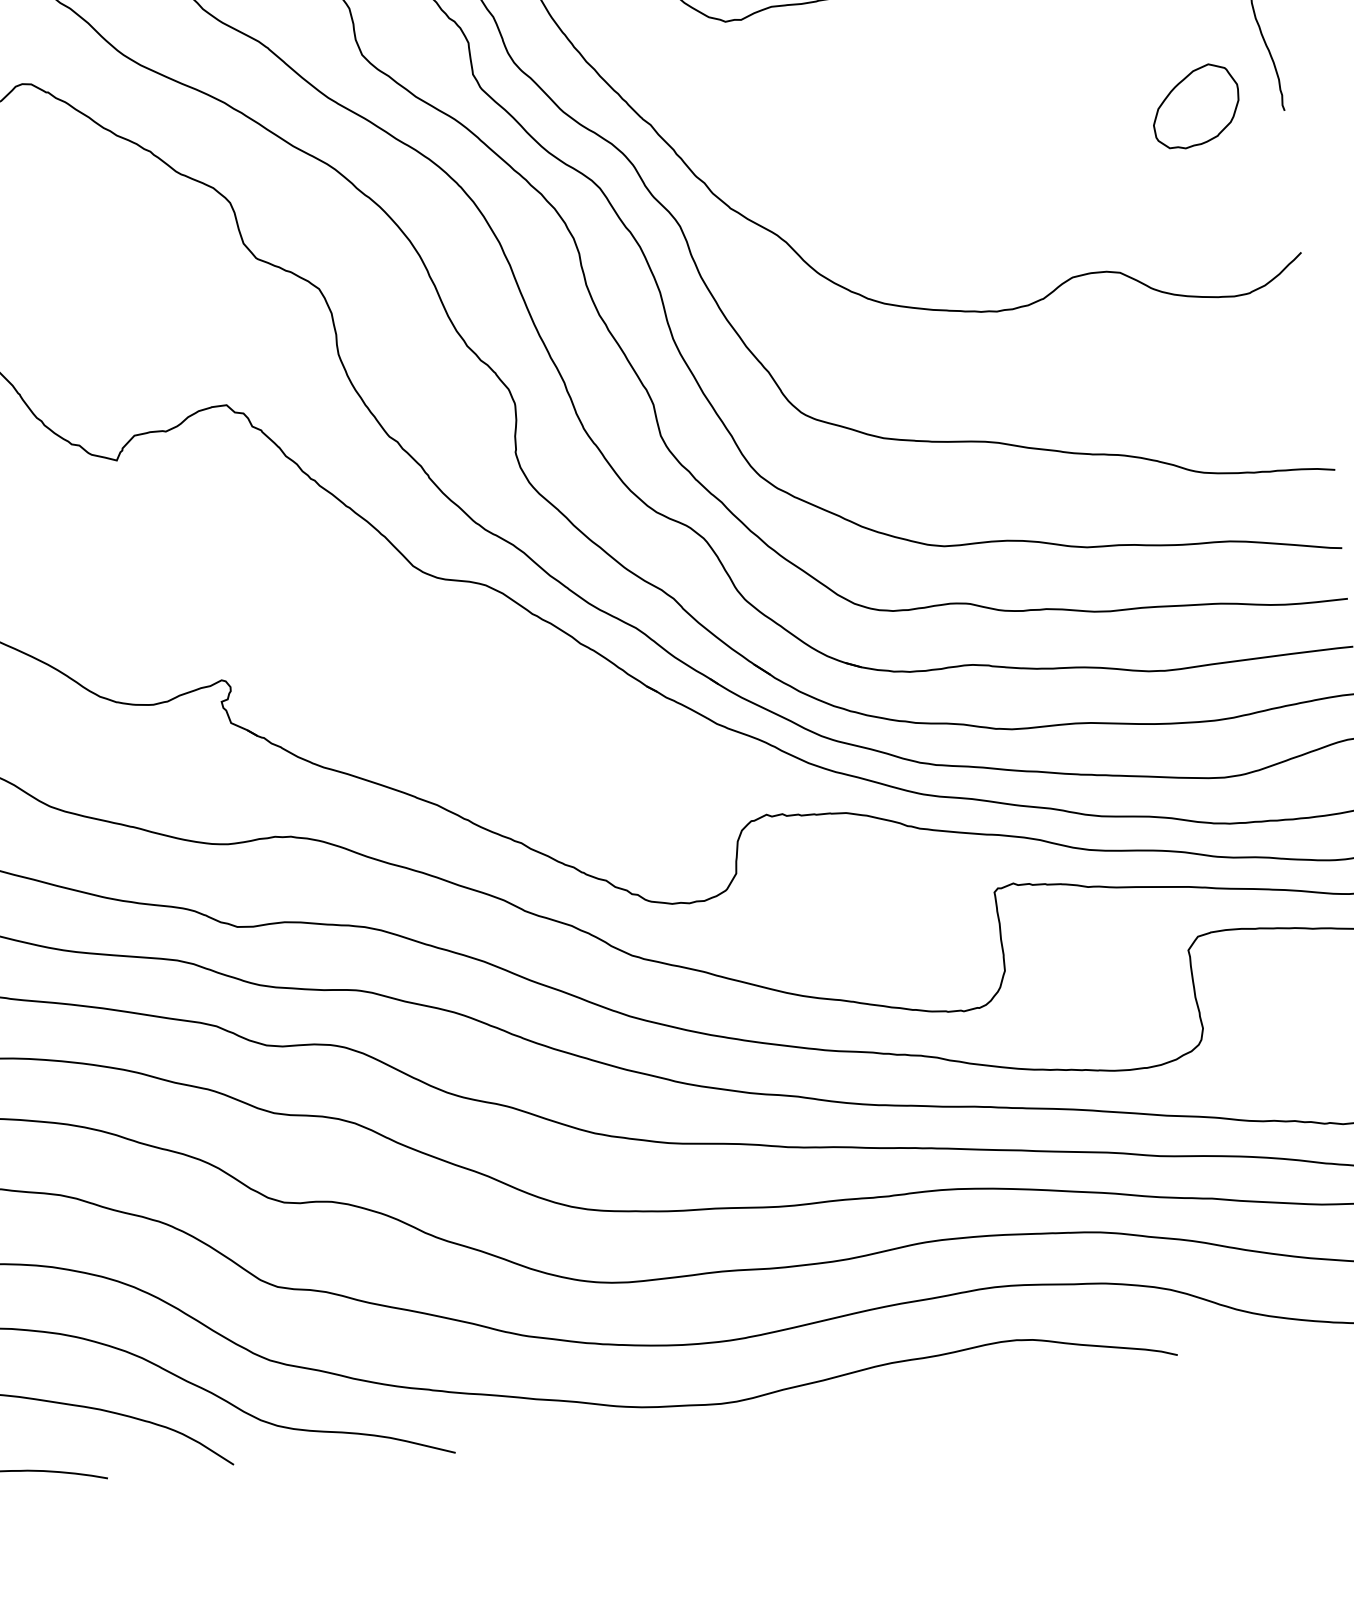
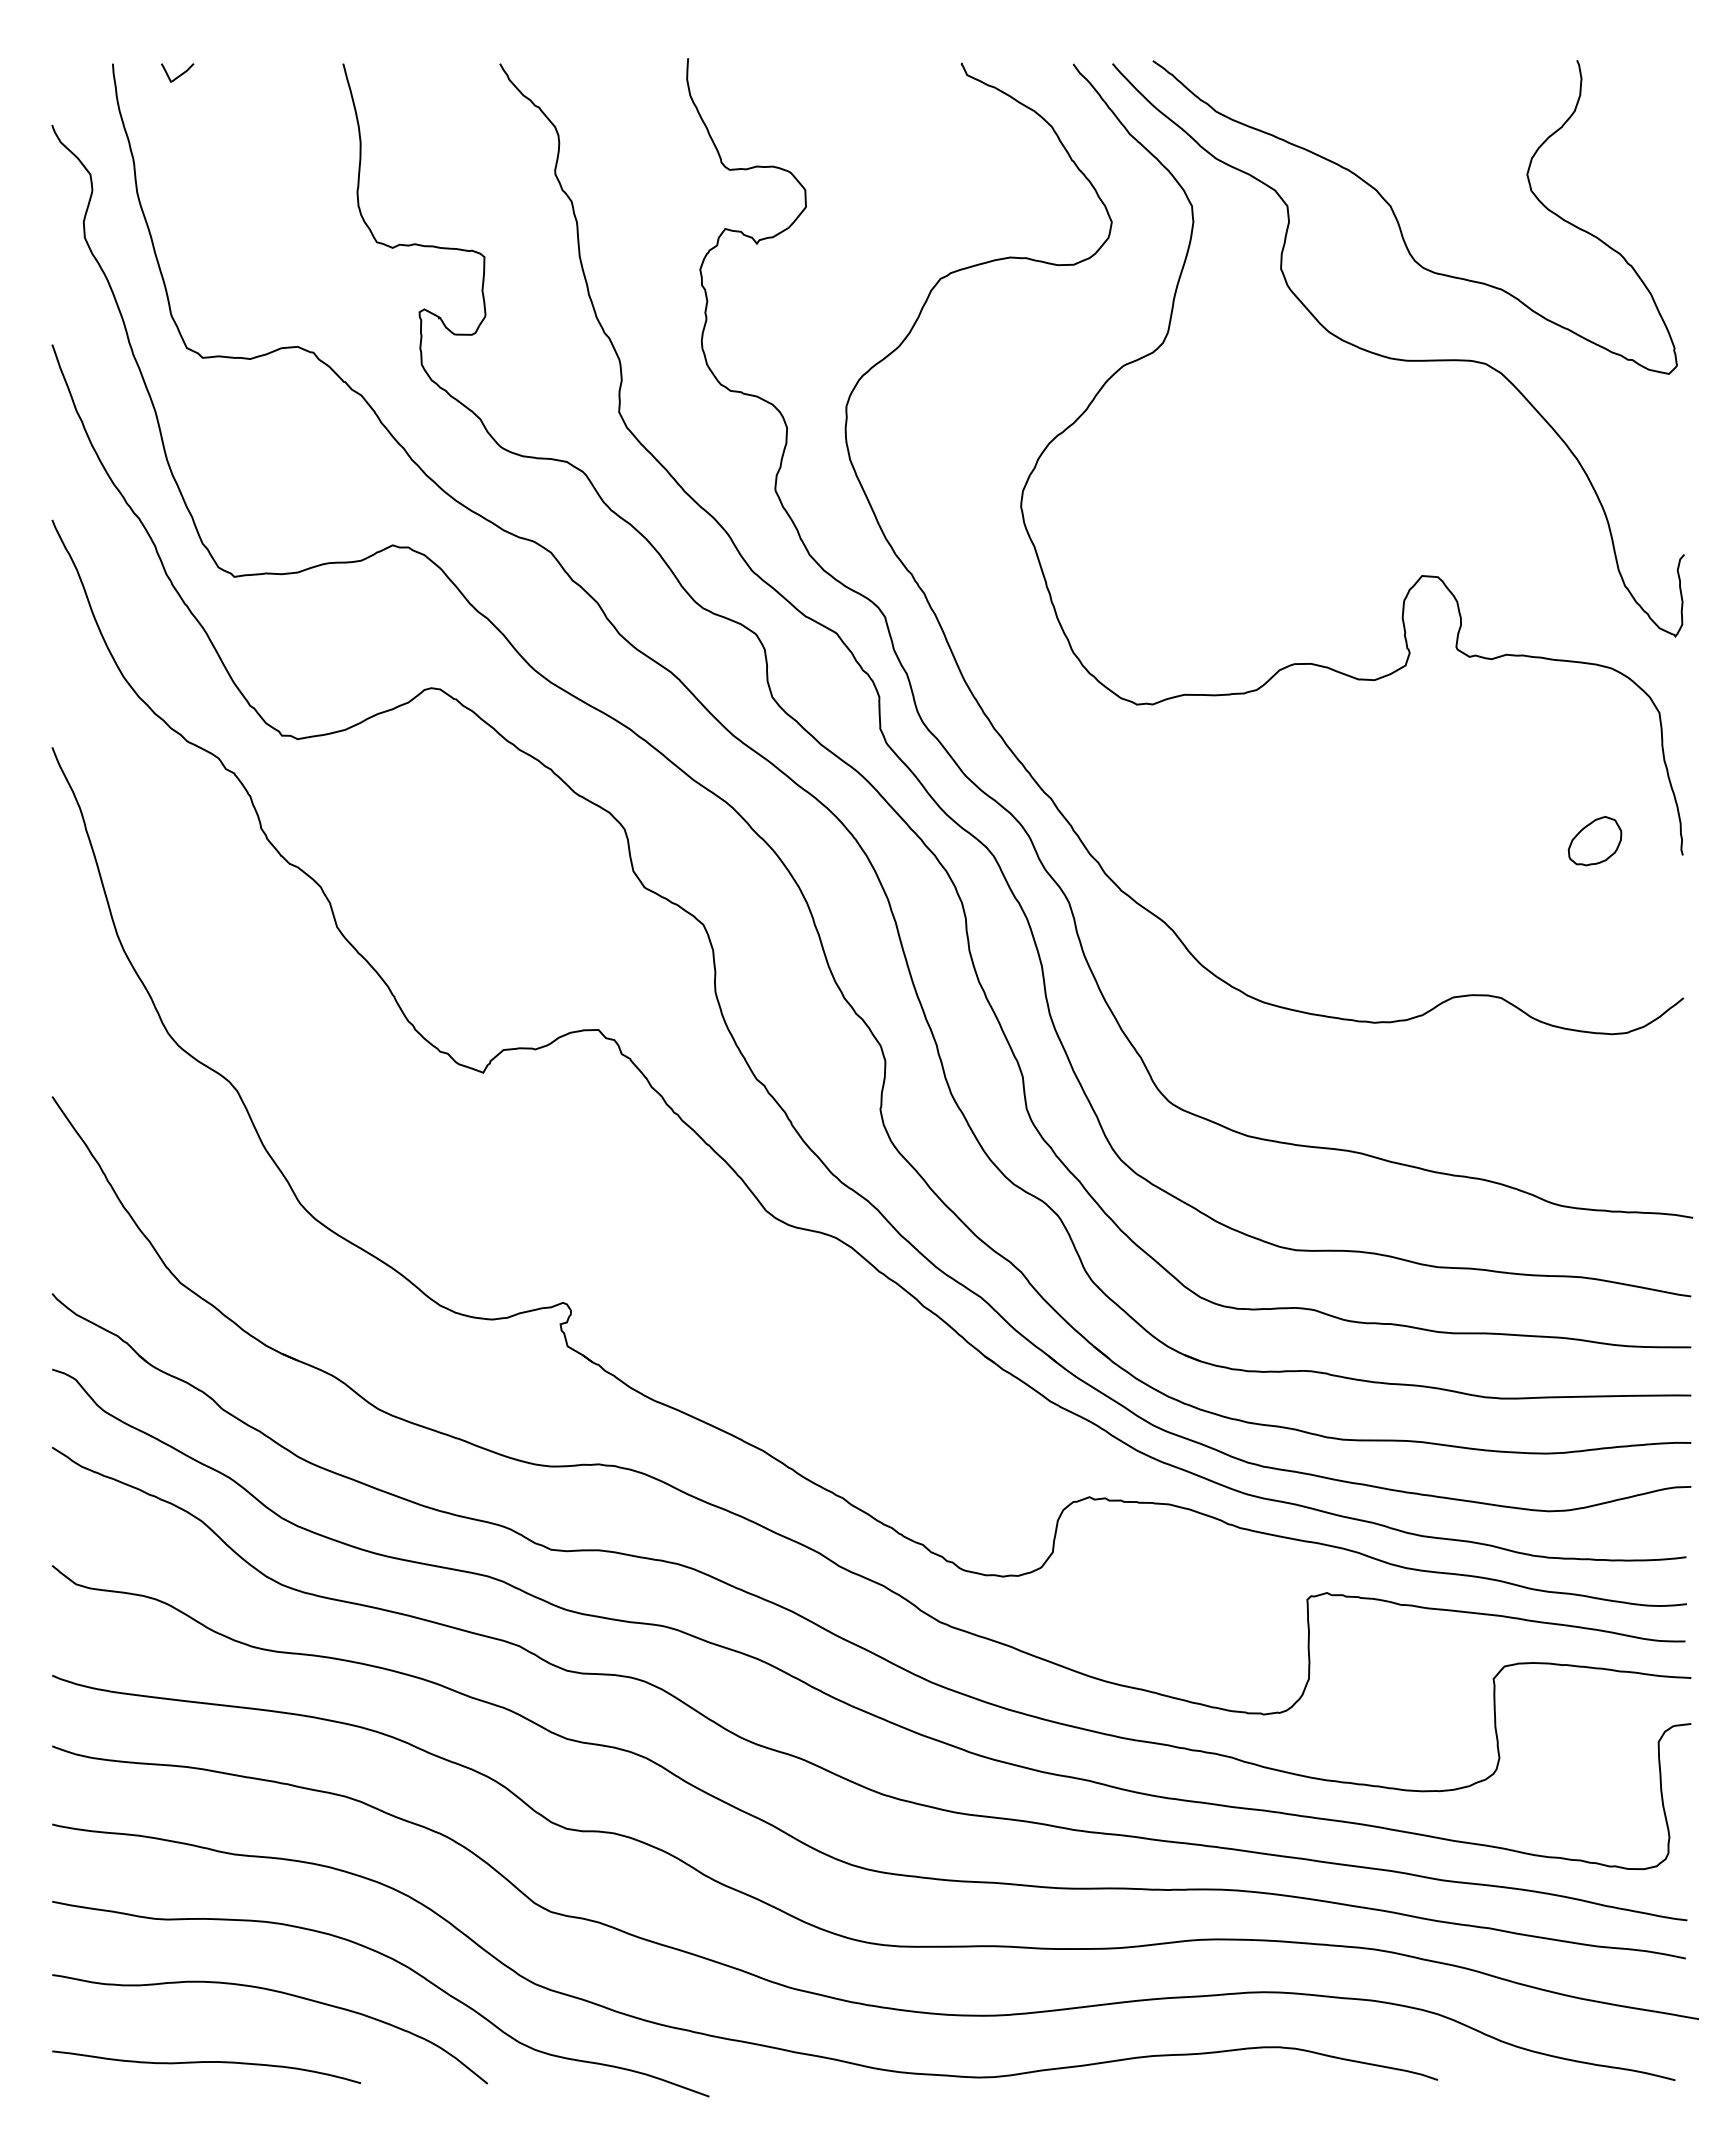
part: (1195, 105) -> (1594, 840), size x0.6

